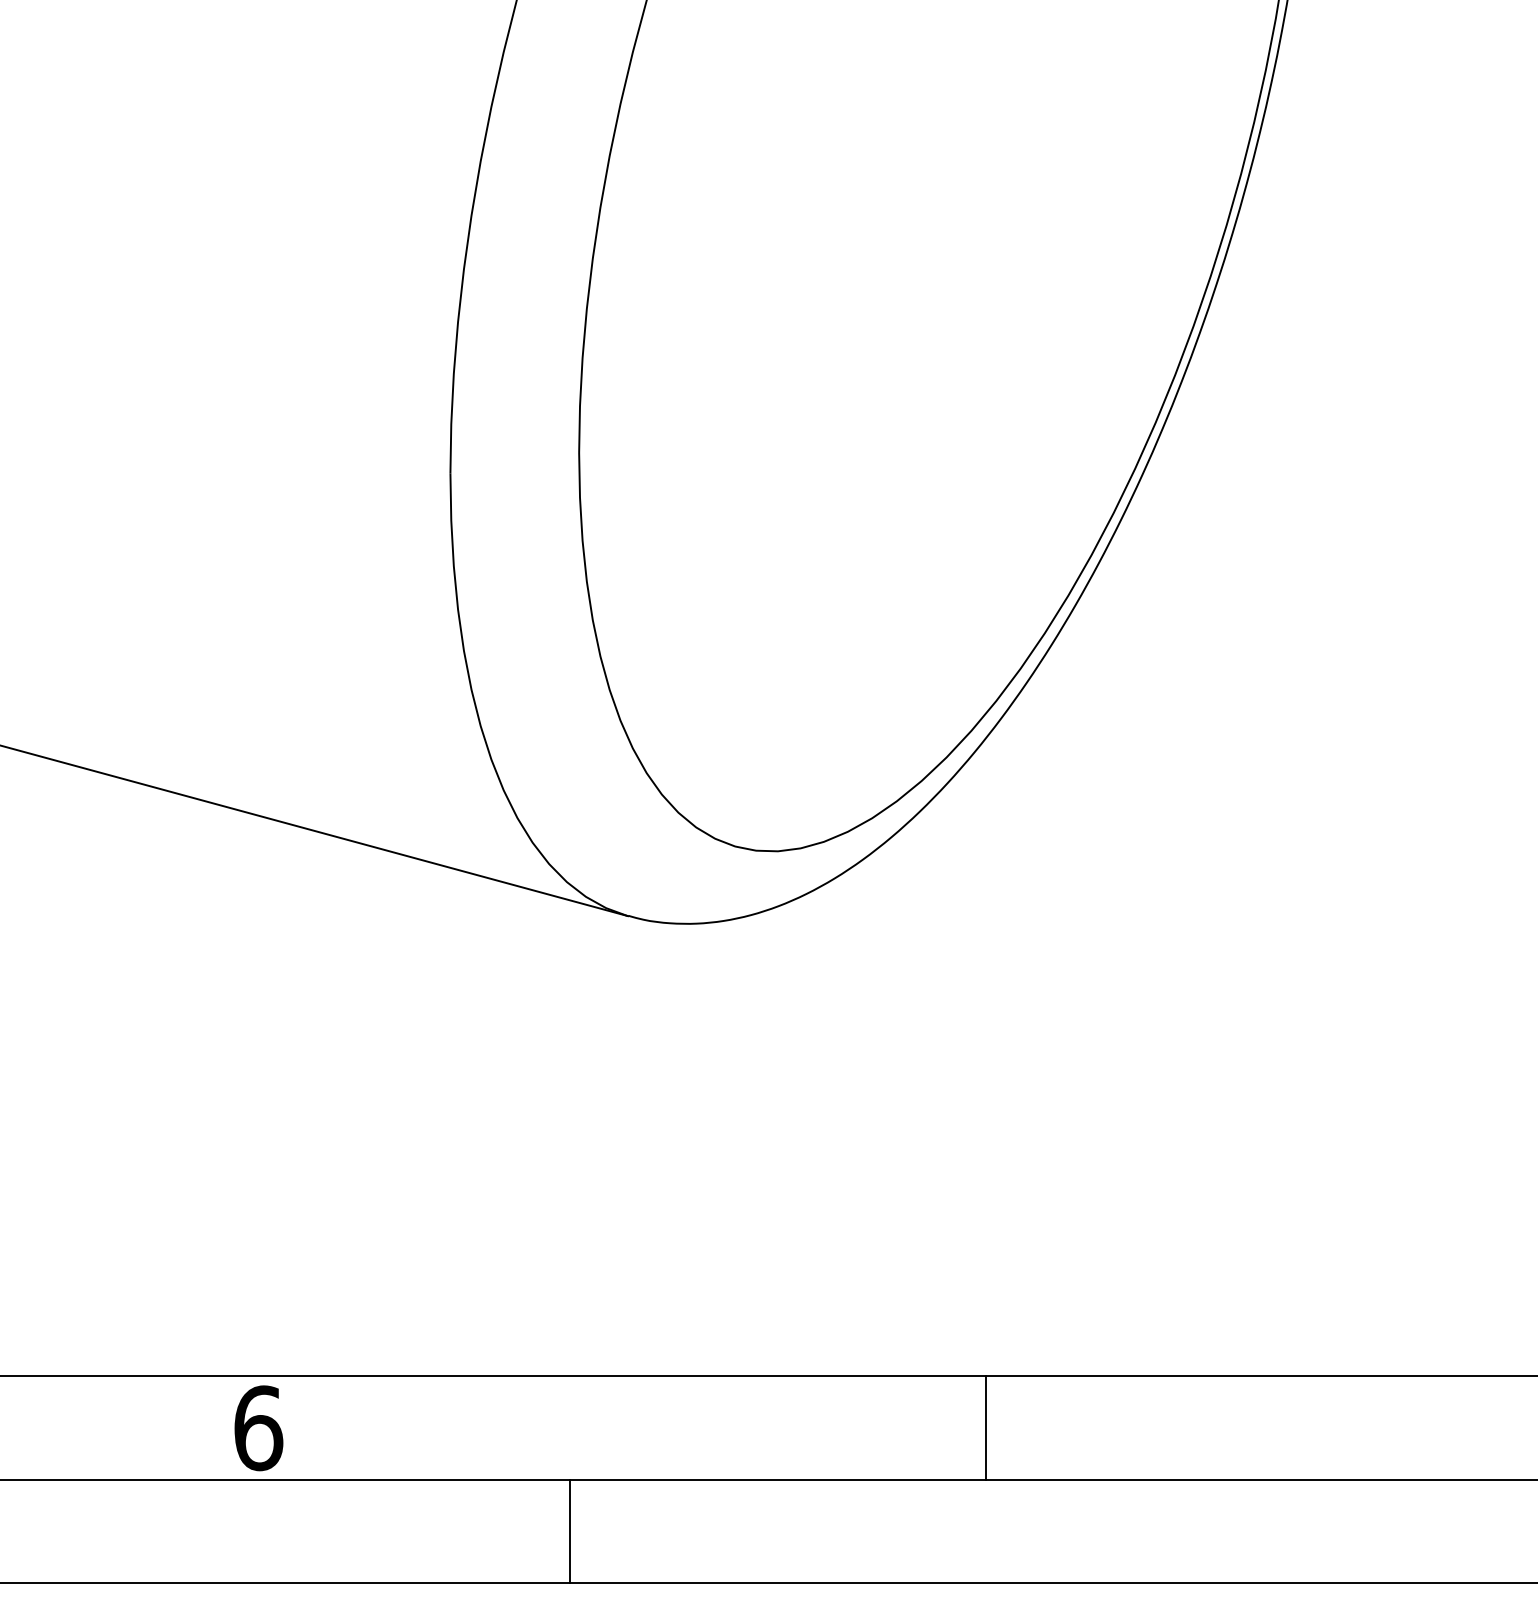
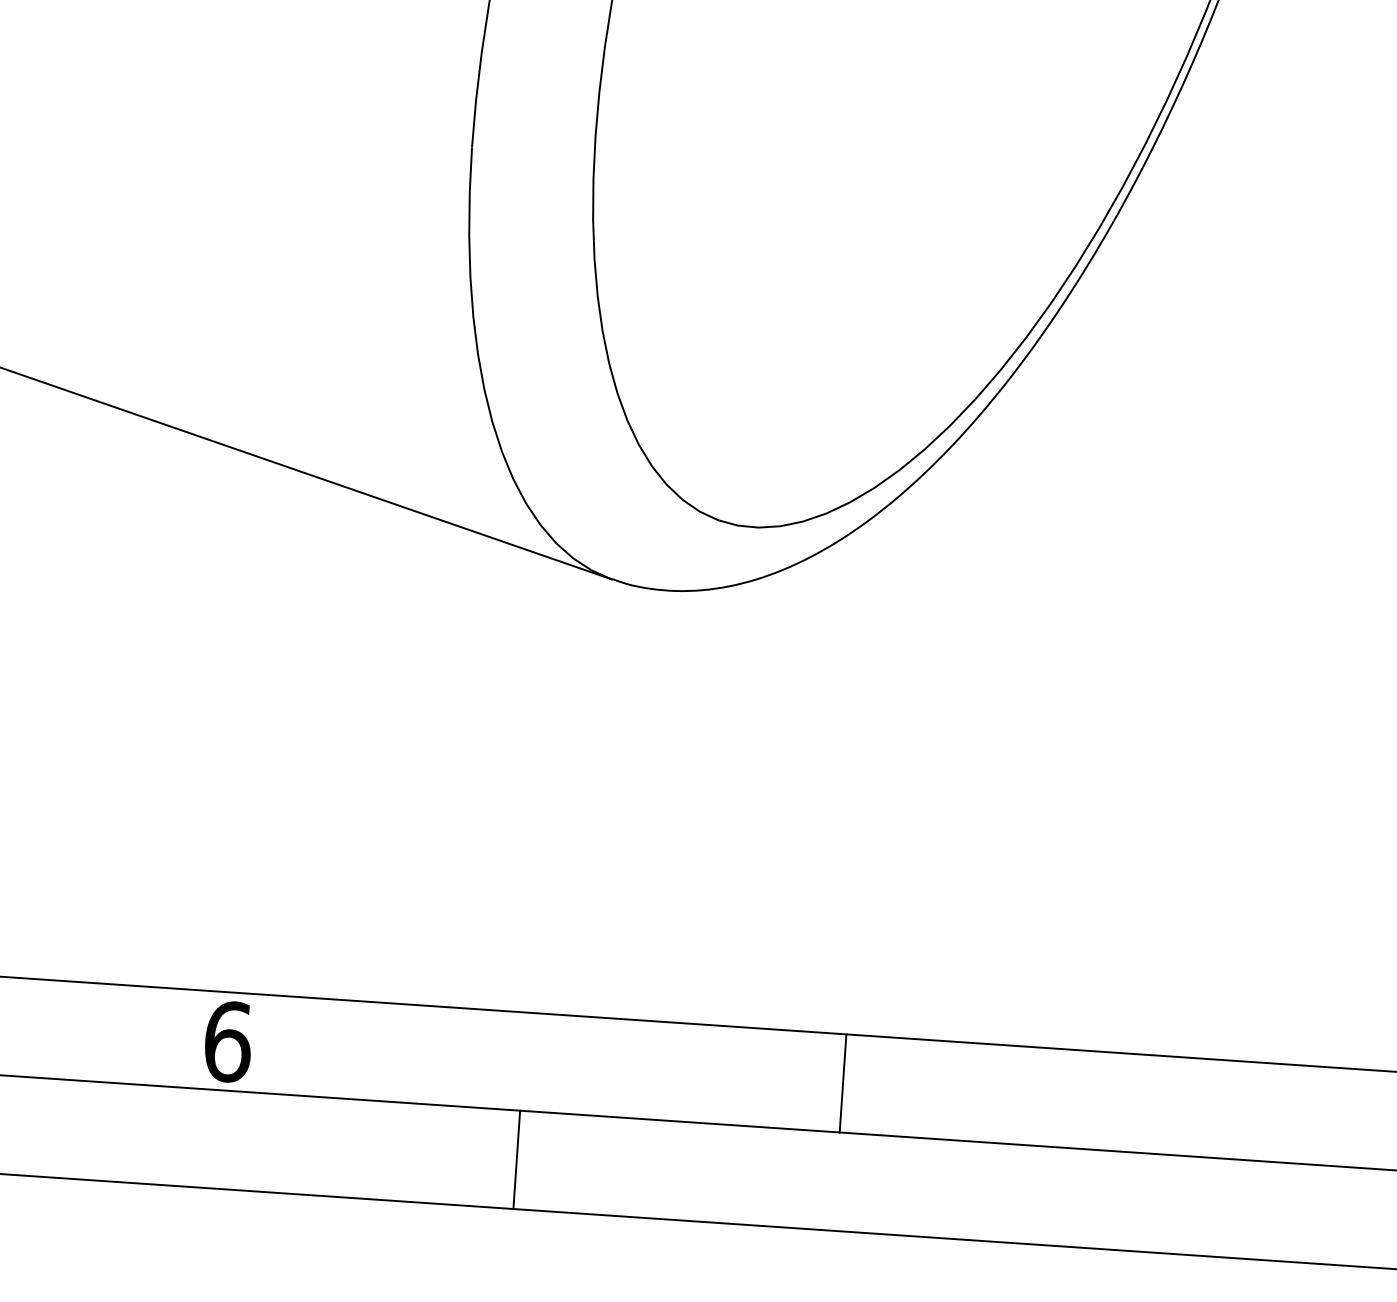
line: (986, 1427) -> (843, 1083), moved

